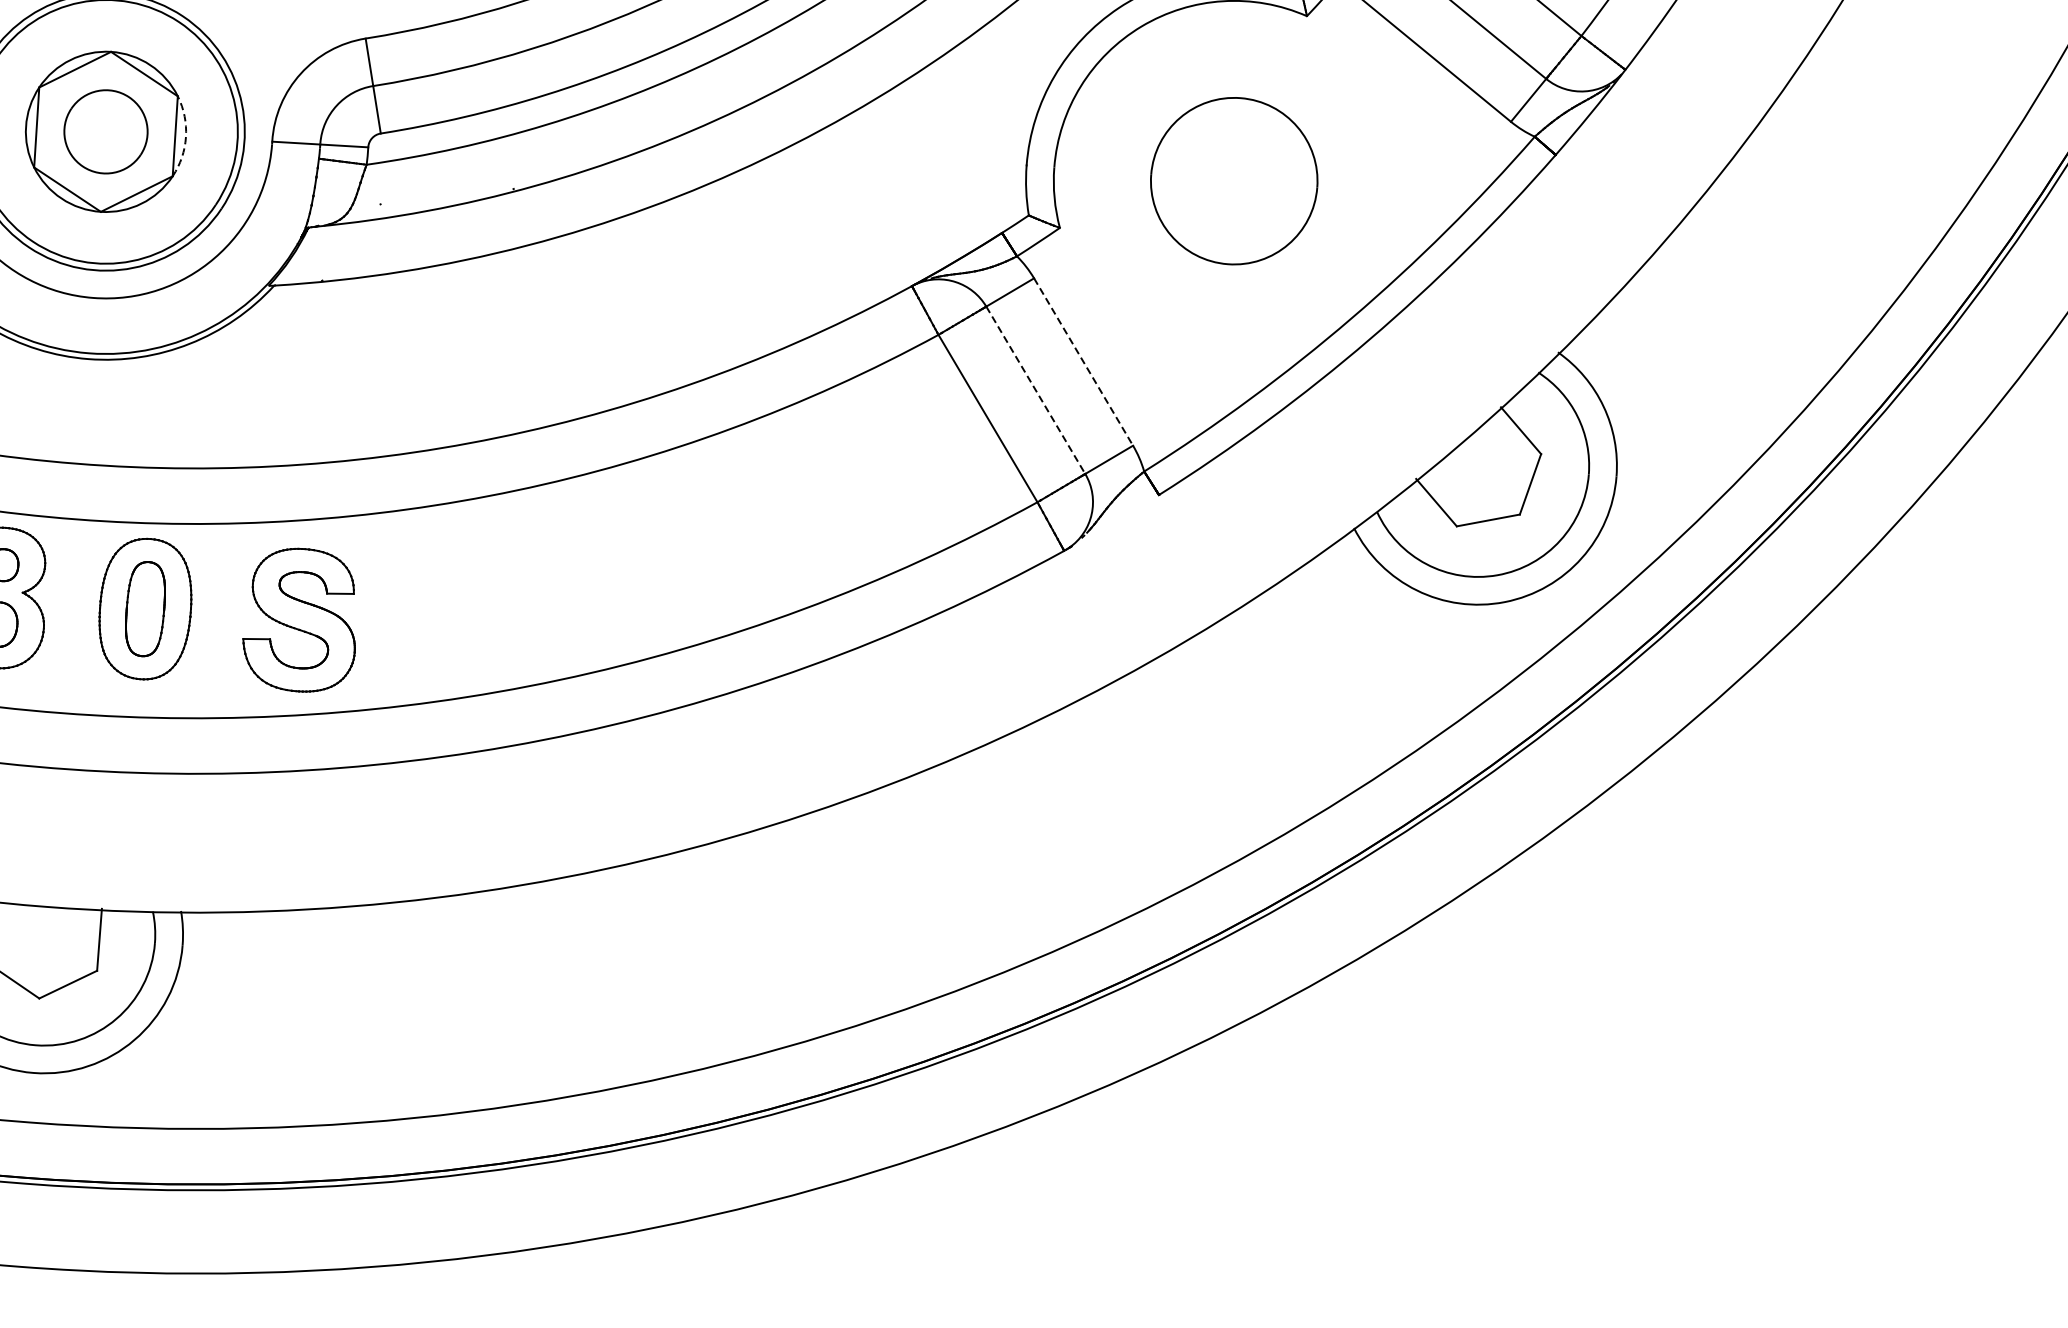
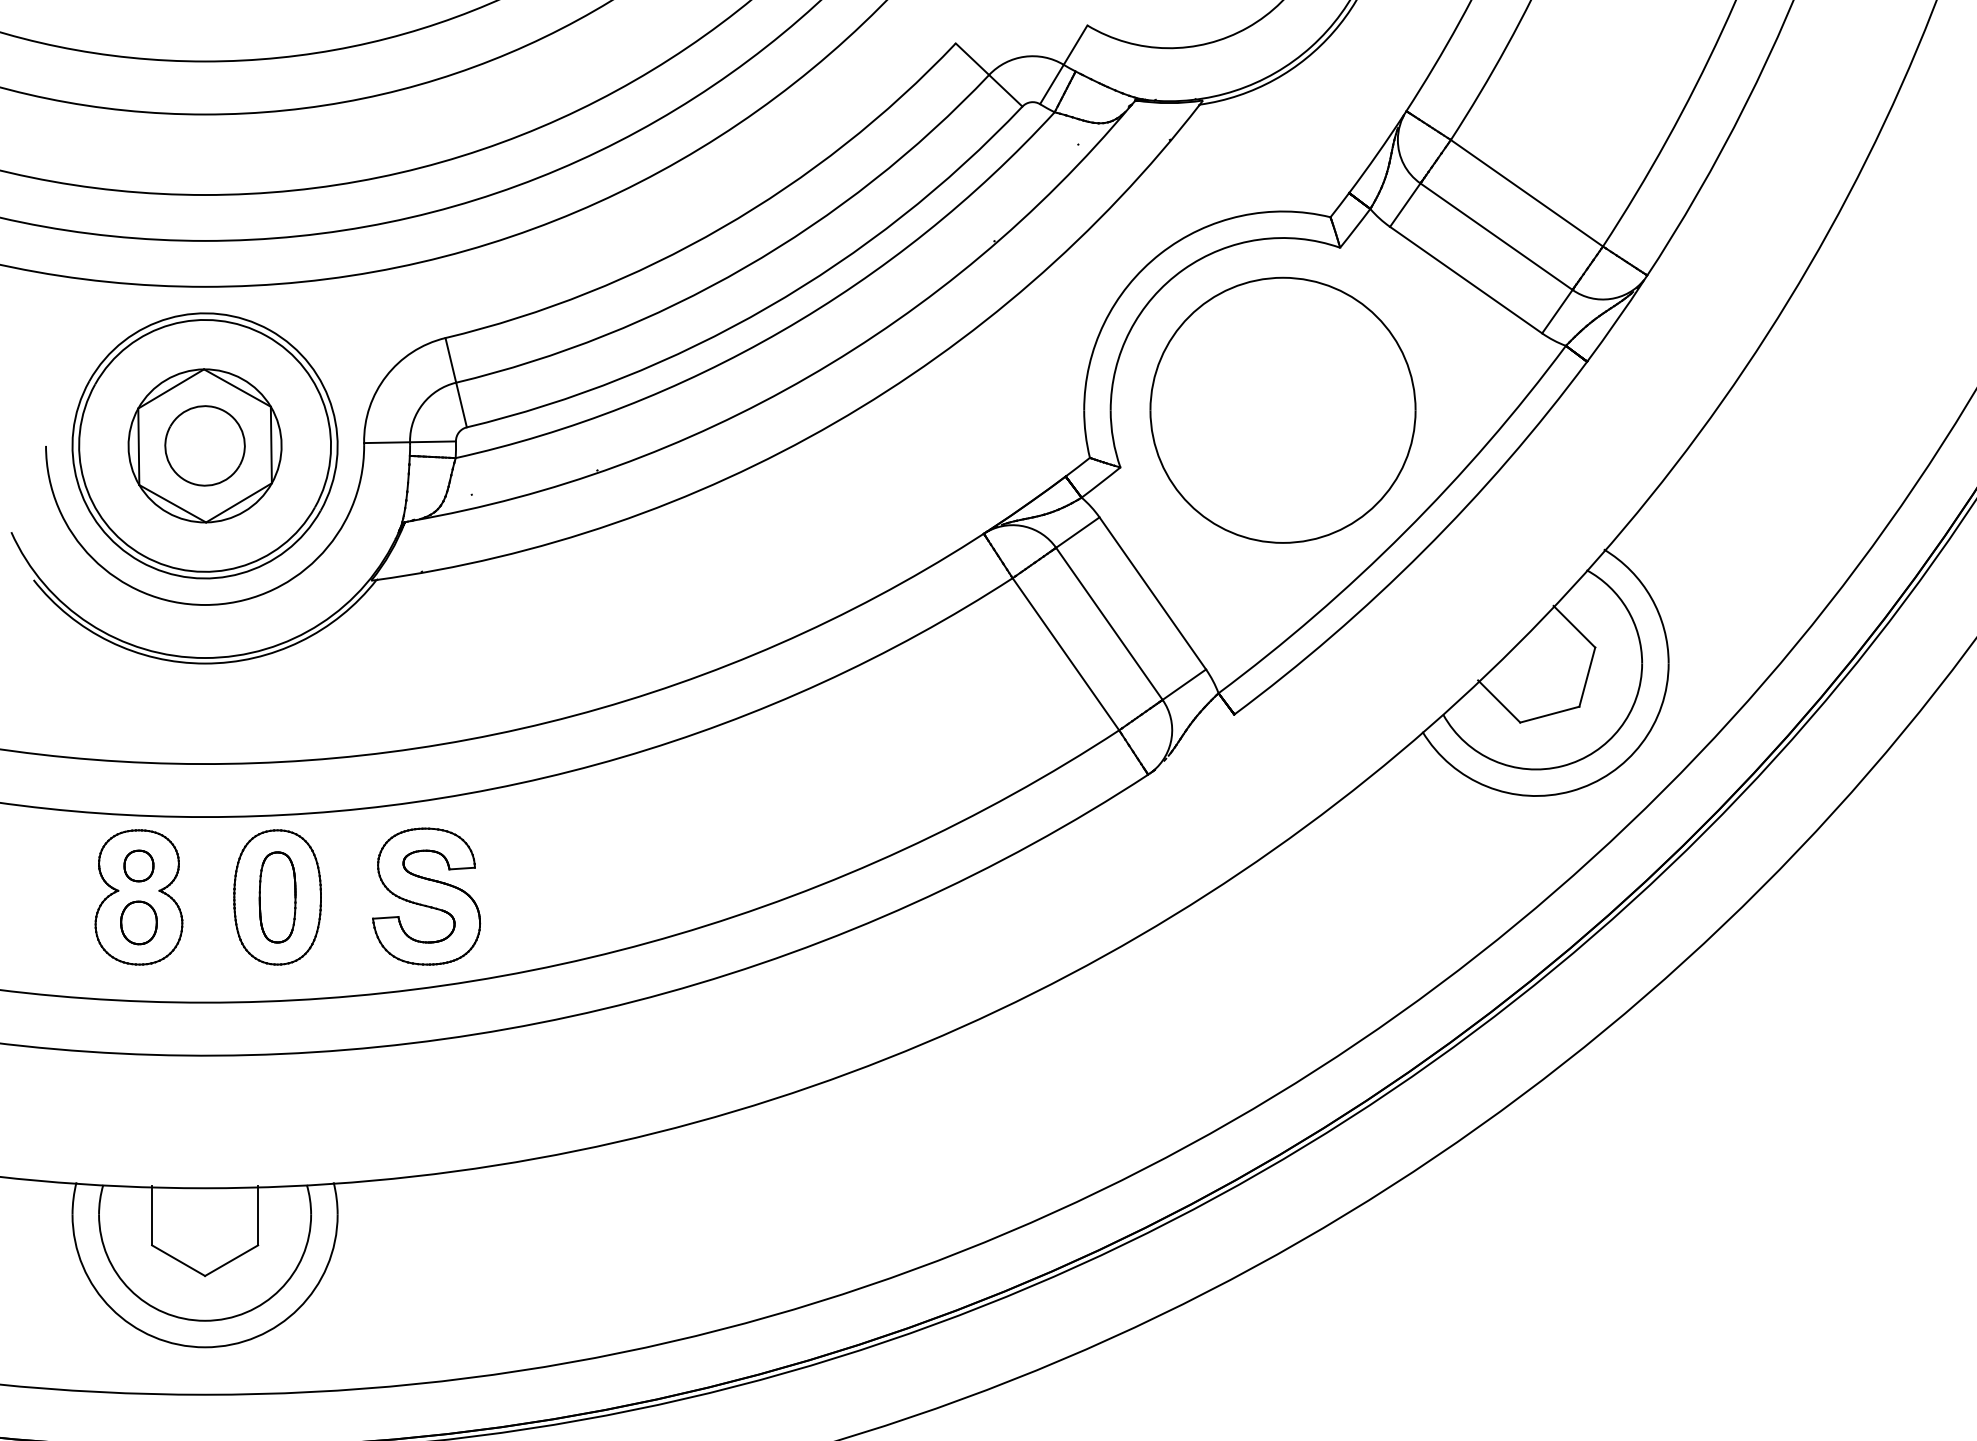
arc: (185, 136) -> (281, 444), dashed -> solid
part: (1233, 180) -> (1282, 409), size x1.67
line: (1083, 362) -> (1152, 593), dashed -> solid
line: (1035, 389) -> (1109, 623), dashed -> solid

